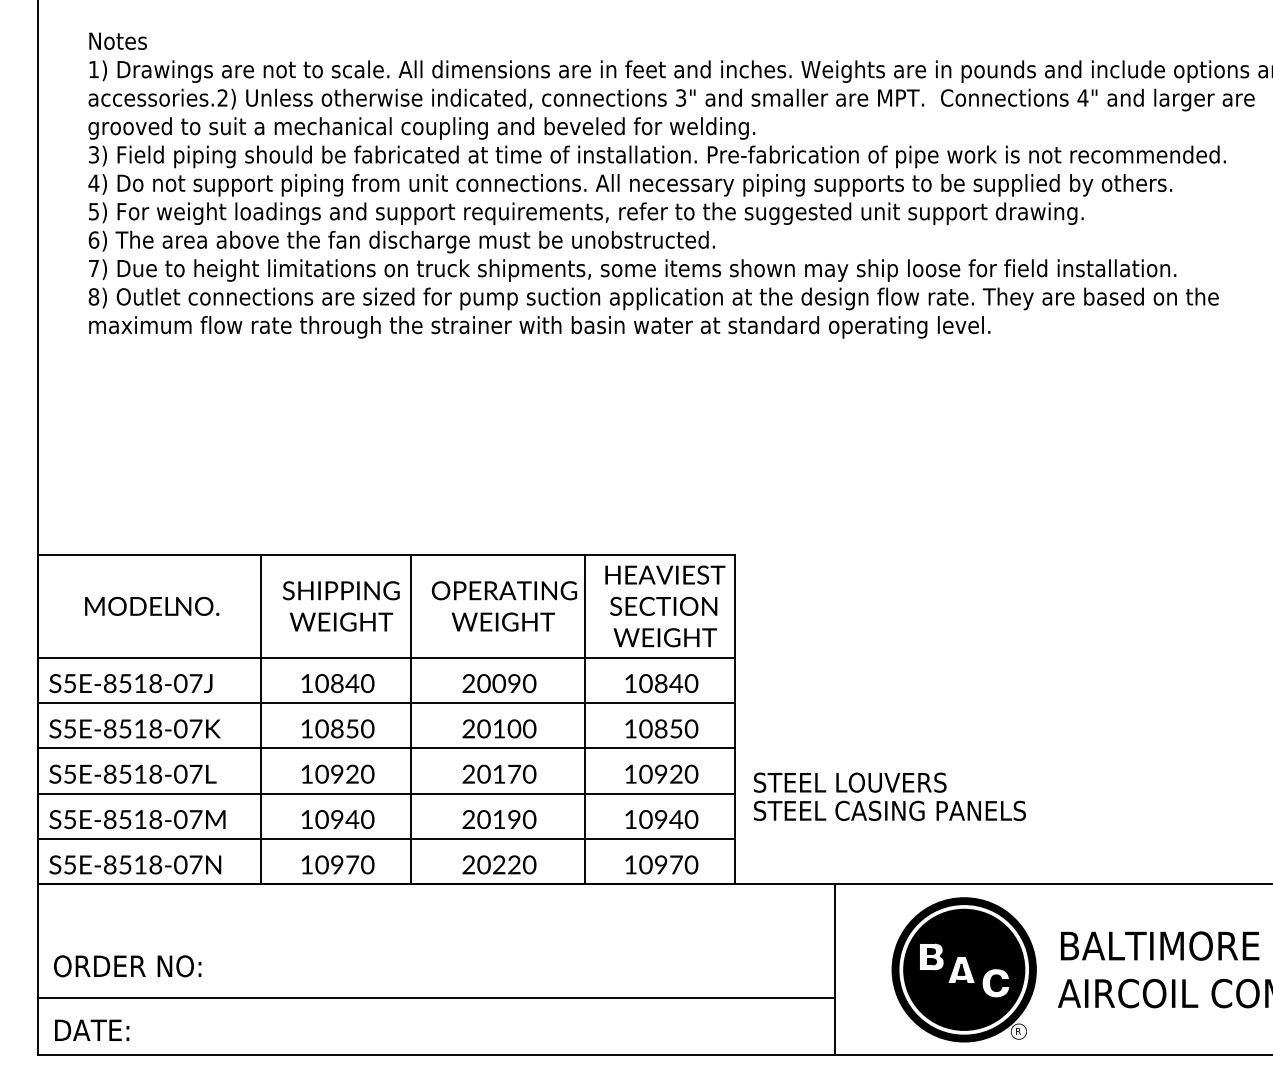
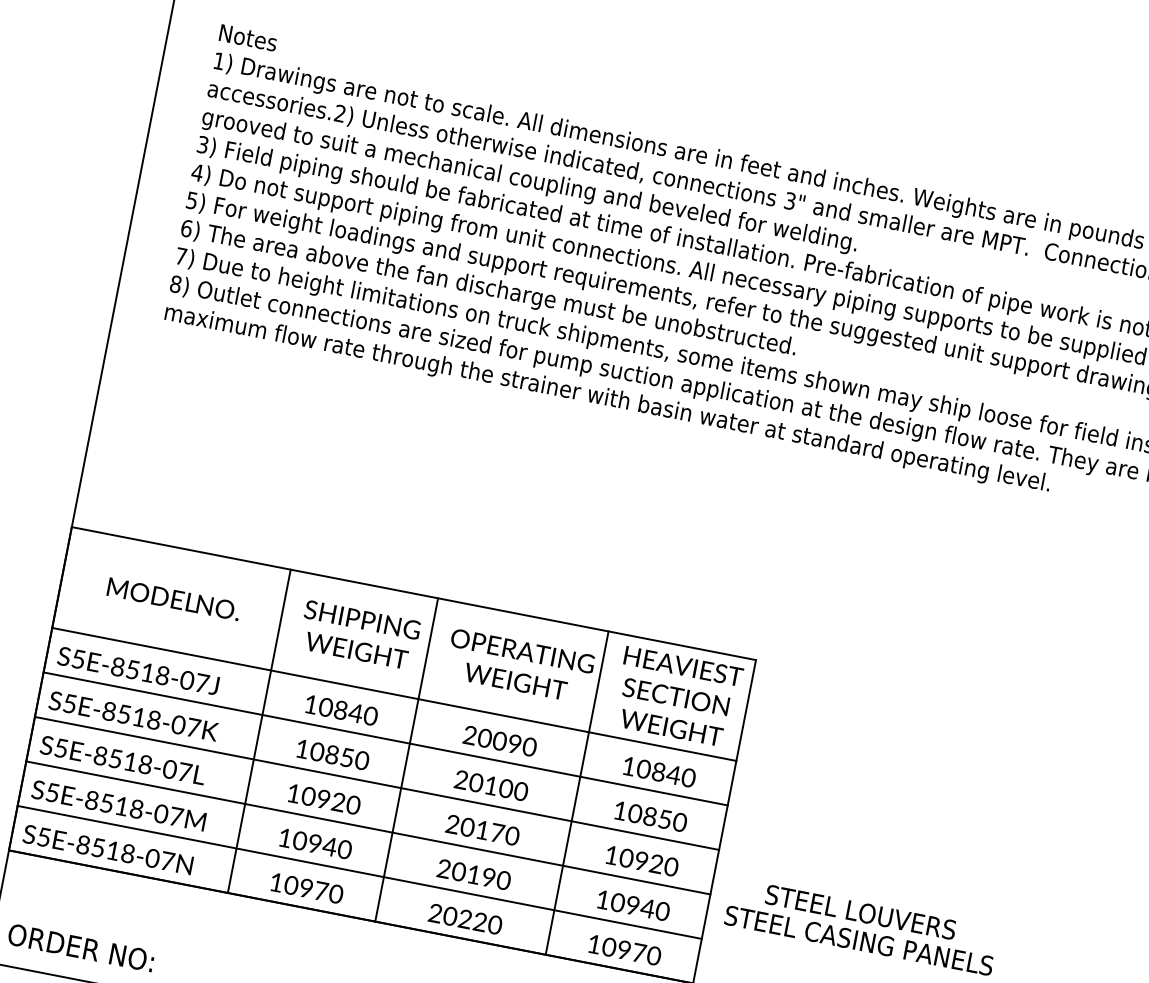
text: (850, 782) -> (861, 912), moved

